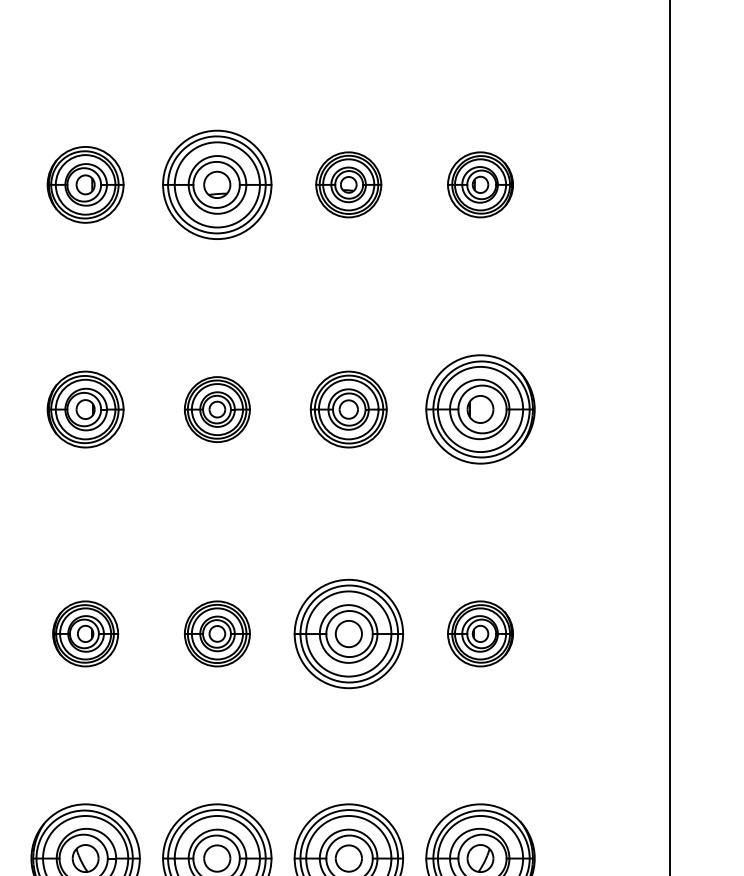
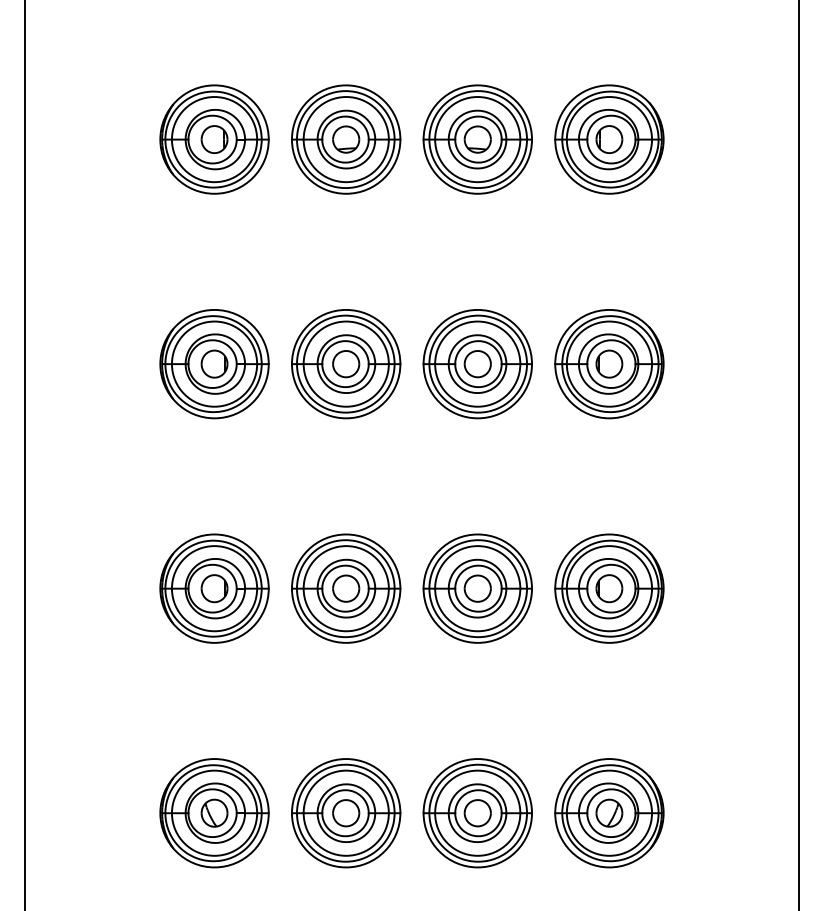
part: (85, 184) -> (214, 139), size x1.43
part: (348, 184) -> (477, 139), size x1.67
part: (480, 184) -> (609, 139), size x1.67
part: (85, 409) -> (214, 364), size x1.43
part: (217, 409) -> (346, 364), size x1.67
part: (348, 409) -> (477, 364), size x1.43
part: (85, 633) -> (214, 588), size x1.67
part: (217, 633) -> (346, 588), size x1.67
part: (480, 633) -> (609, 588), size x1.67

